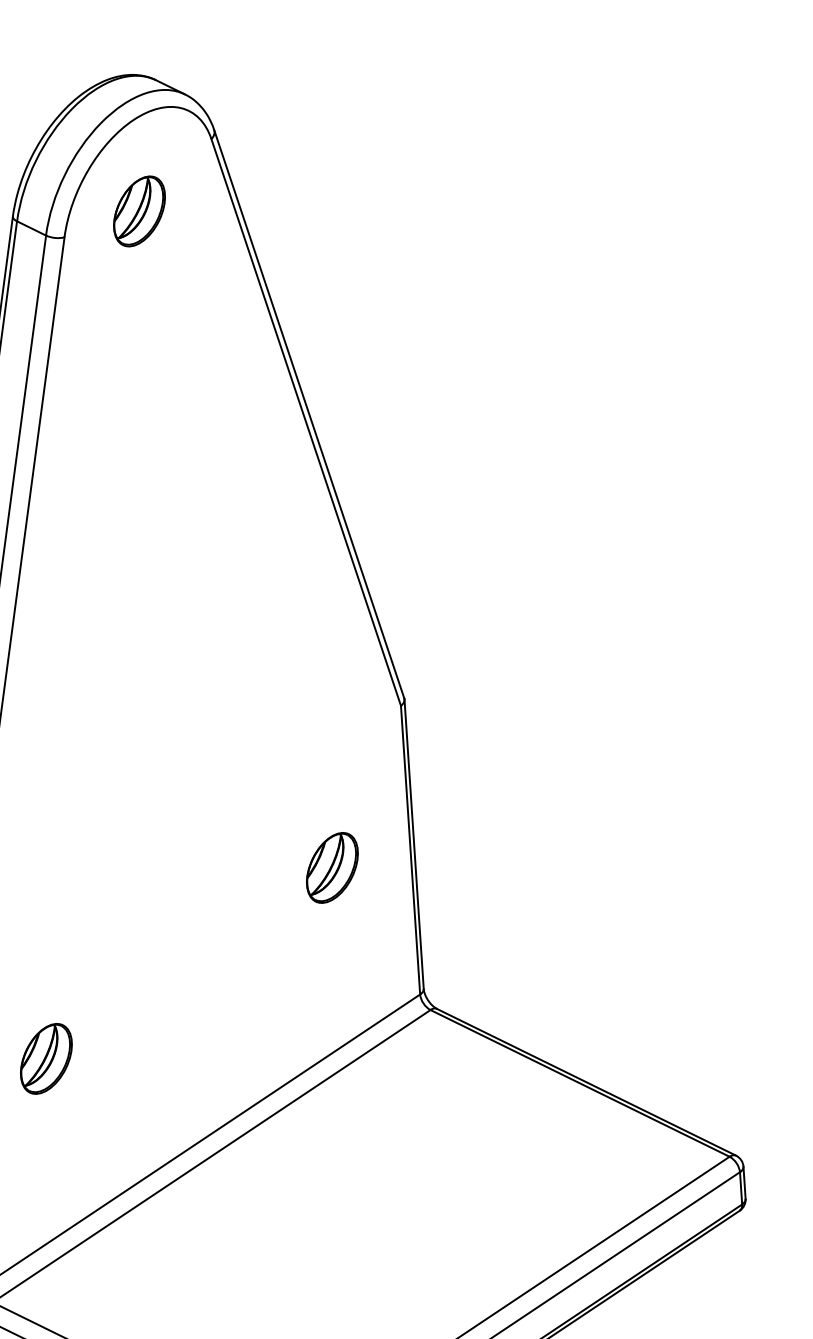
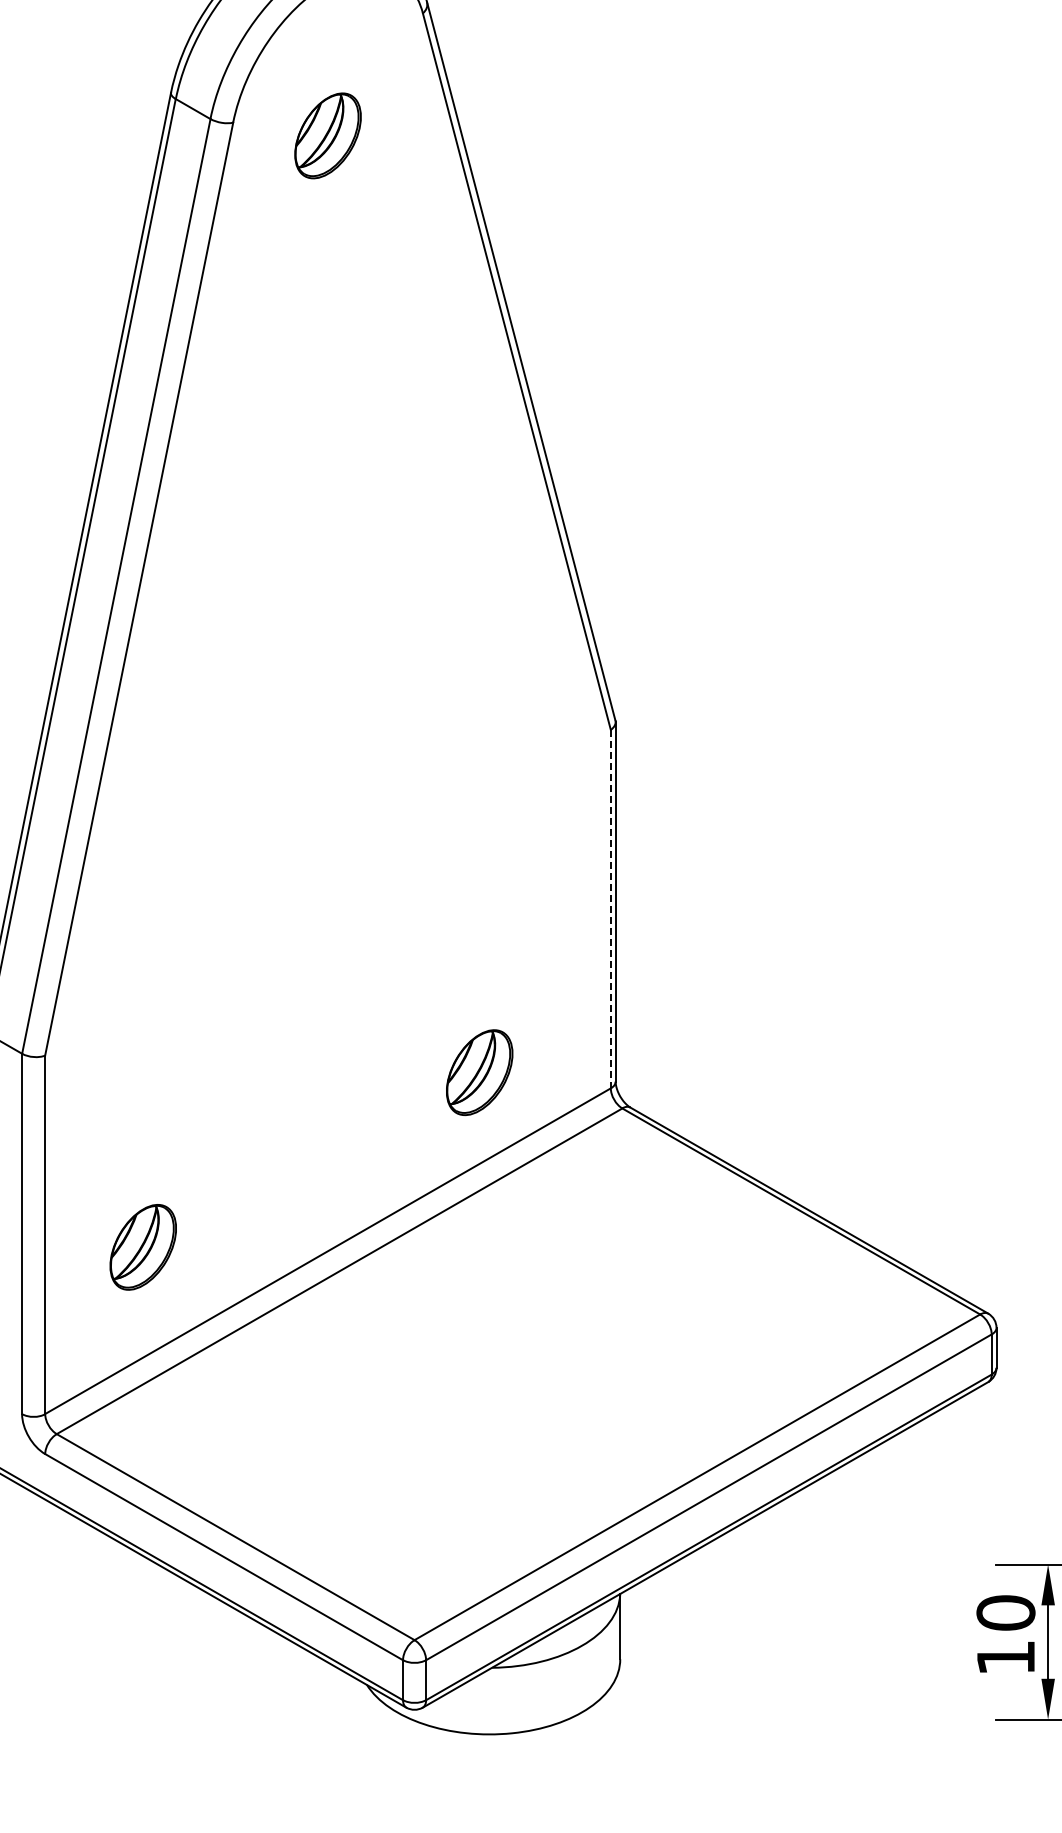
part: (139, 211) -> (327, 135), moved
line: (410, 850) -> (610, 909), solid -> dashed
part: (332, 867) -> (479, 1072), moved
part: (45, 1059) -> (142, 1247), moved

